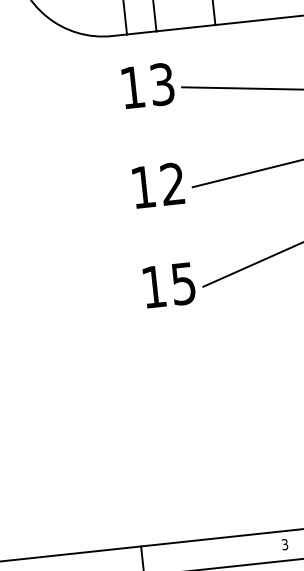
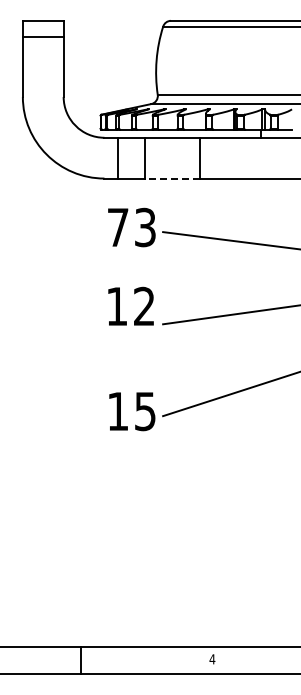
line: (184, 28) -> (171, 178), solid -> dashed
text: (133, 87) -> (118, 227), 13 -> 73
text: (157, 184) -> (130, 305), moved
text: (285, 544) -> (212, 659), 3 -> 4

